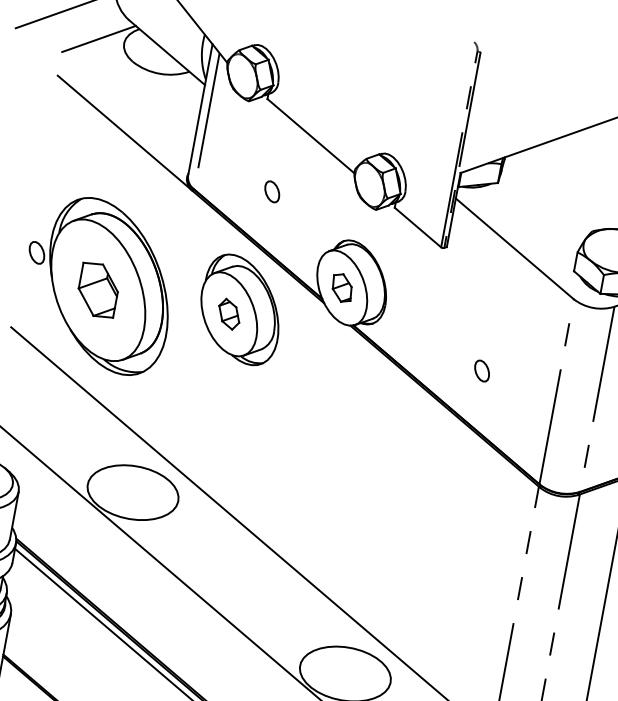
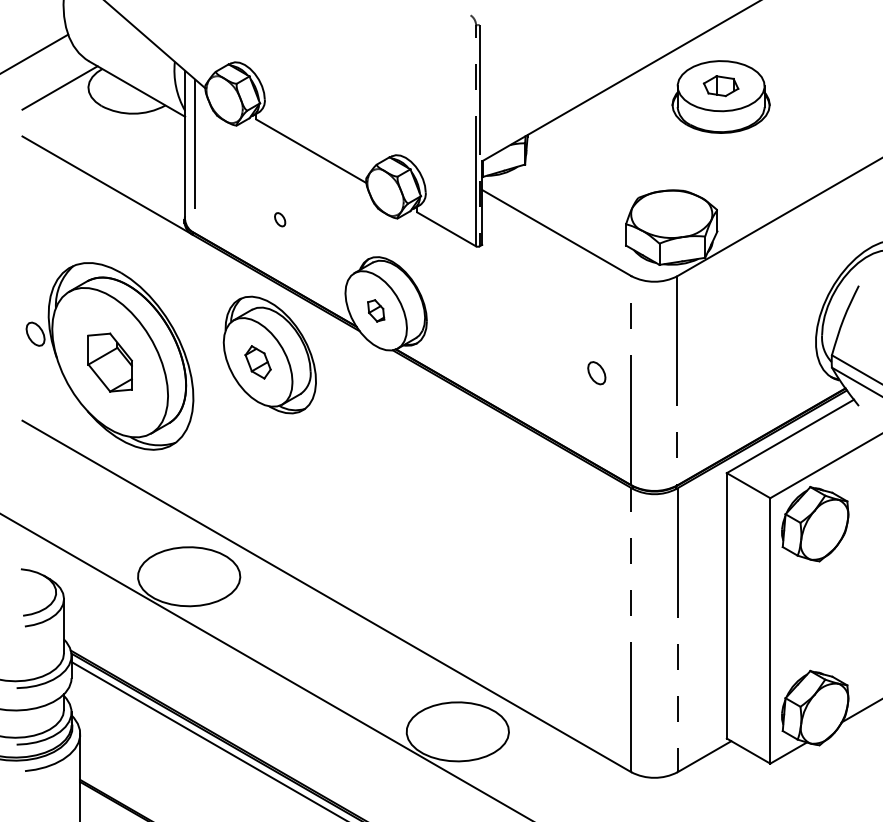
part: (271, 191) -> (279, 219), size x0.6
part: (341, 287) -> (375, 310), size x0.7
part: (481, 371) -> (596, 373), moved

